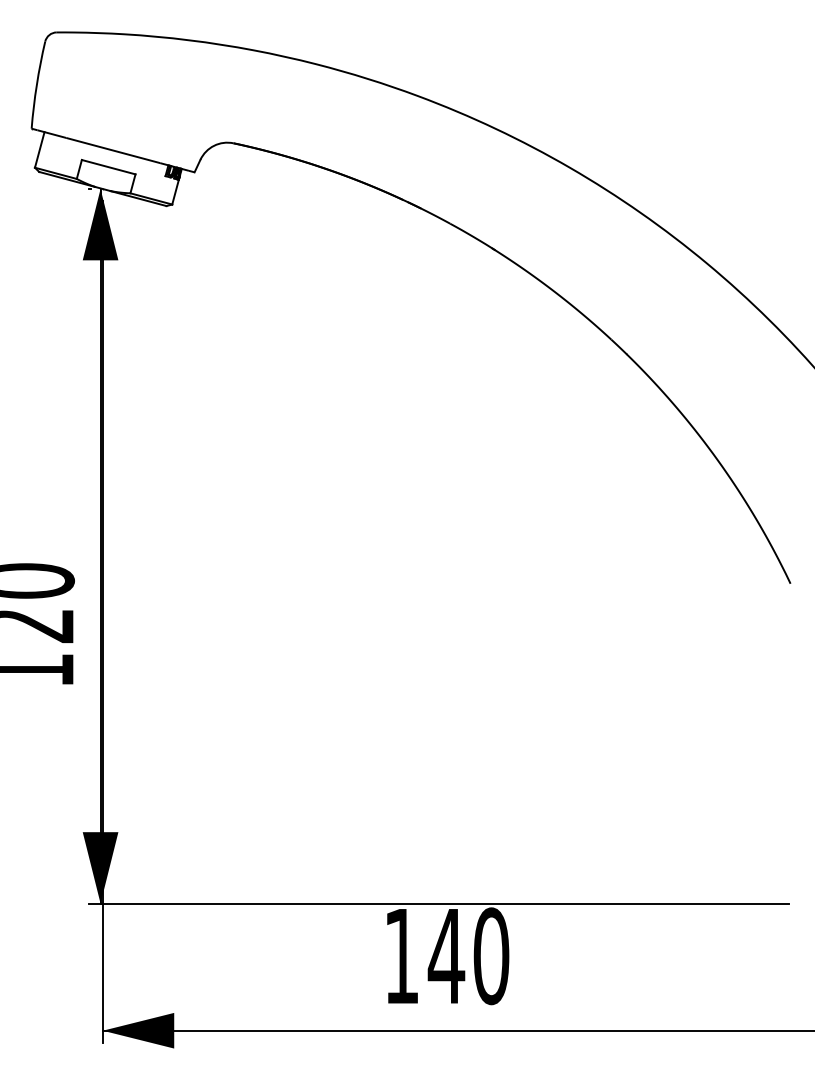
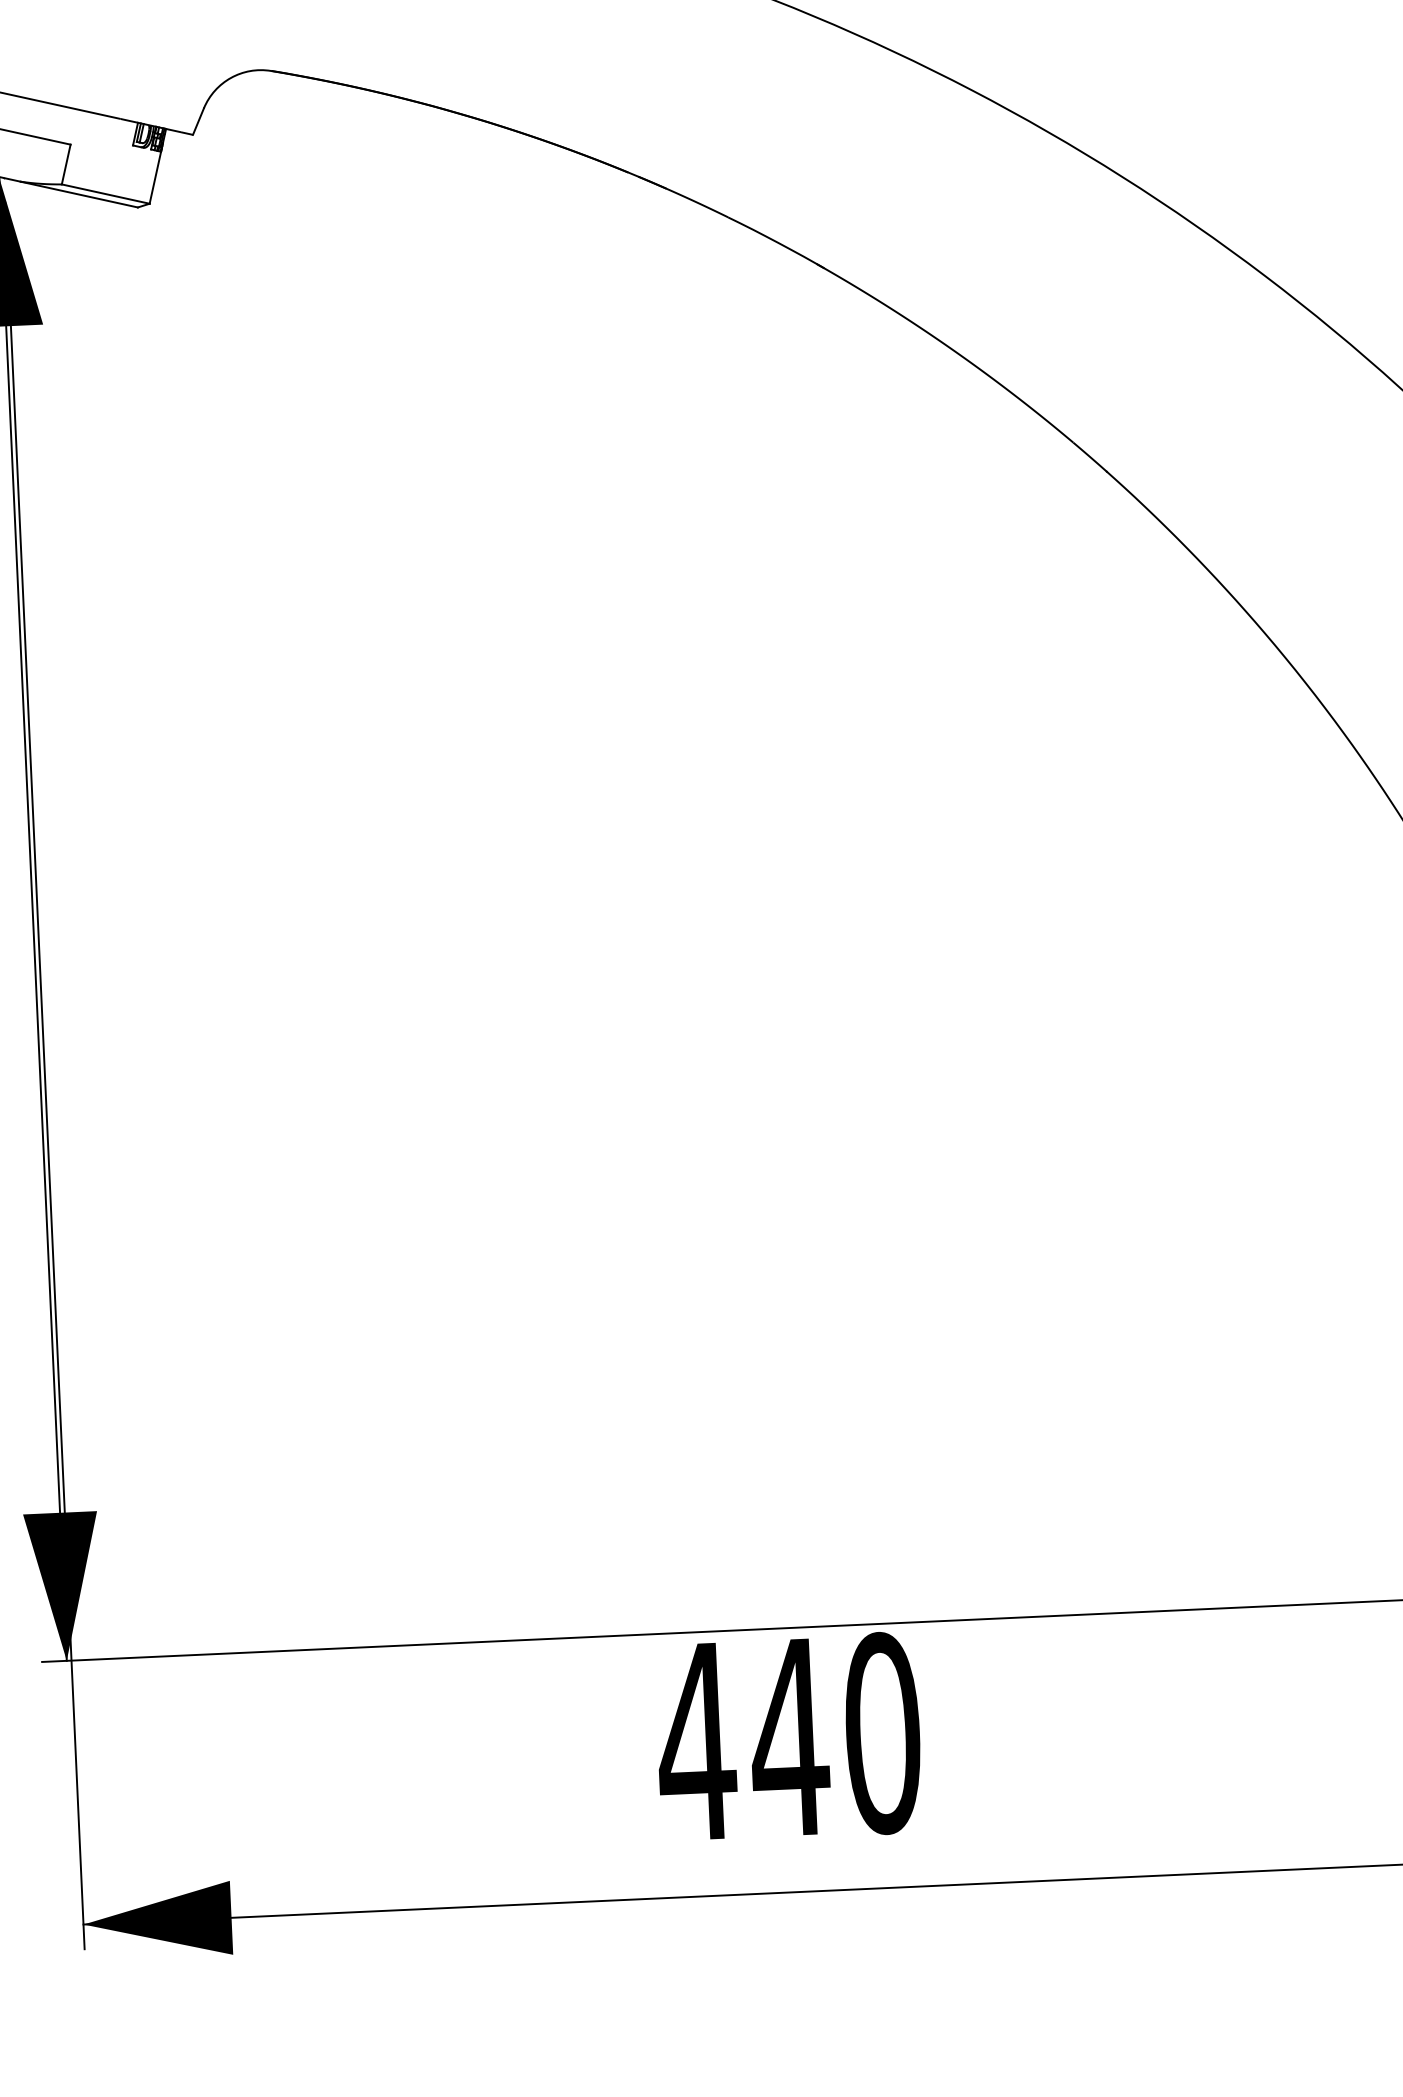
text: (401, 956) -> (696, 1742), 140 -> 440

